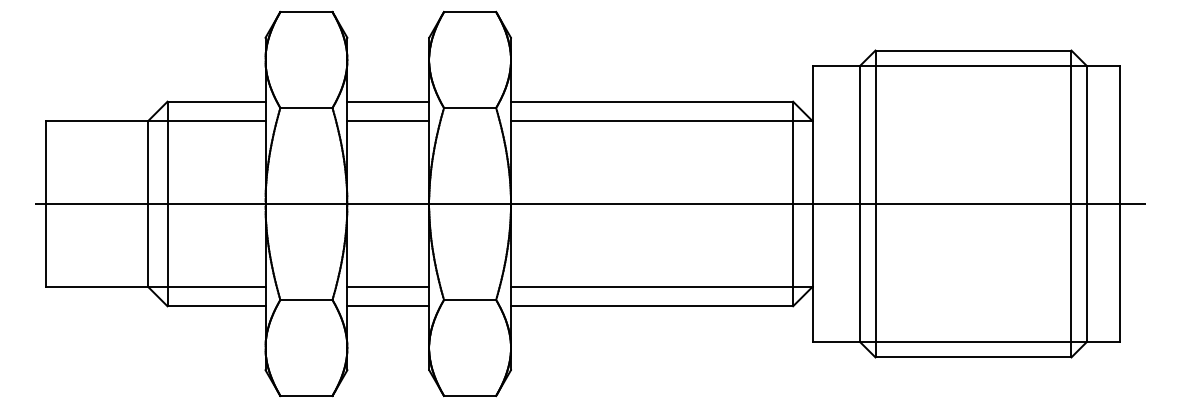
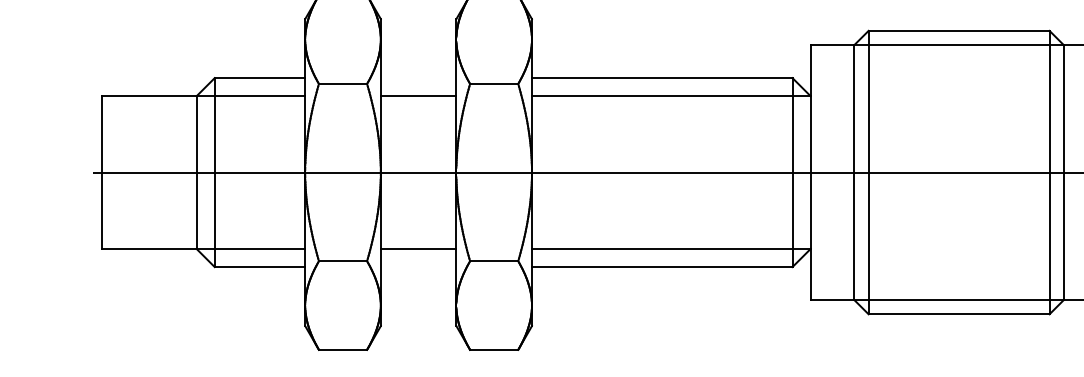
line: (388, 101) -> (418, 77), removed
line: (388, 306) -> (418, 267), removed

